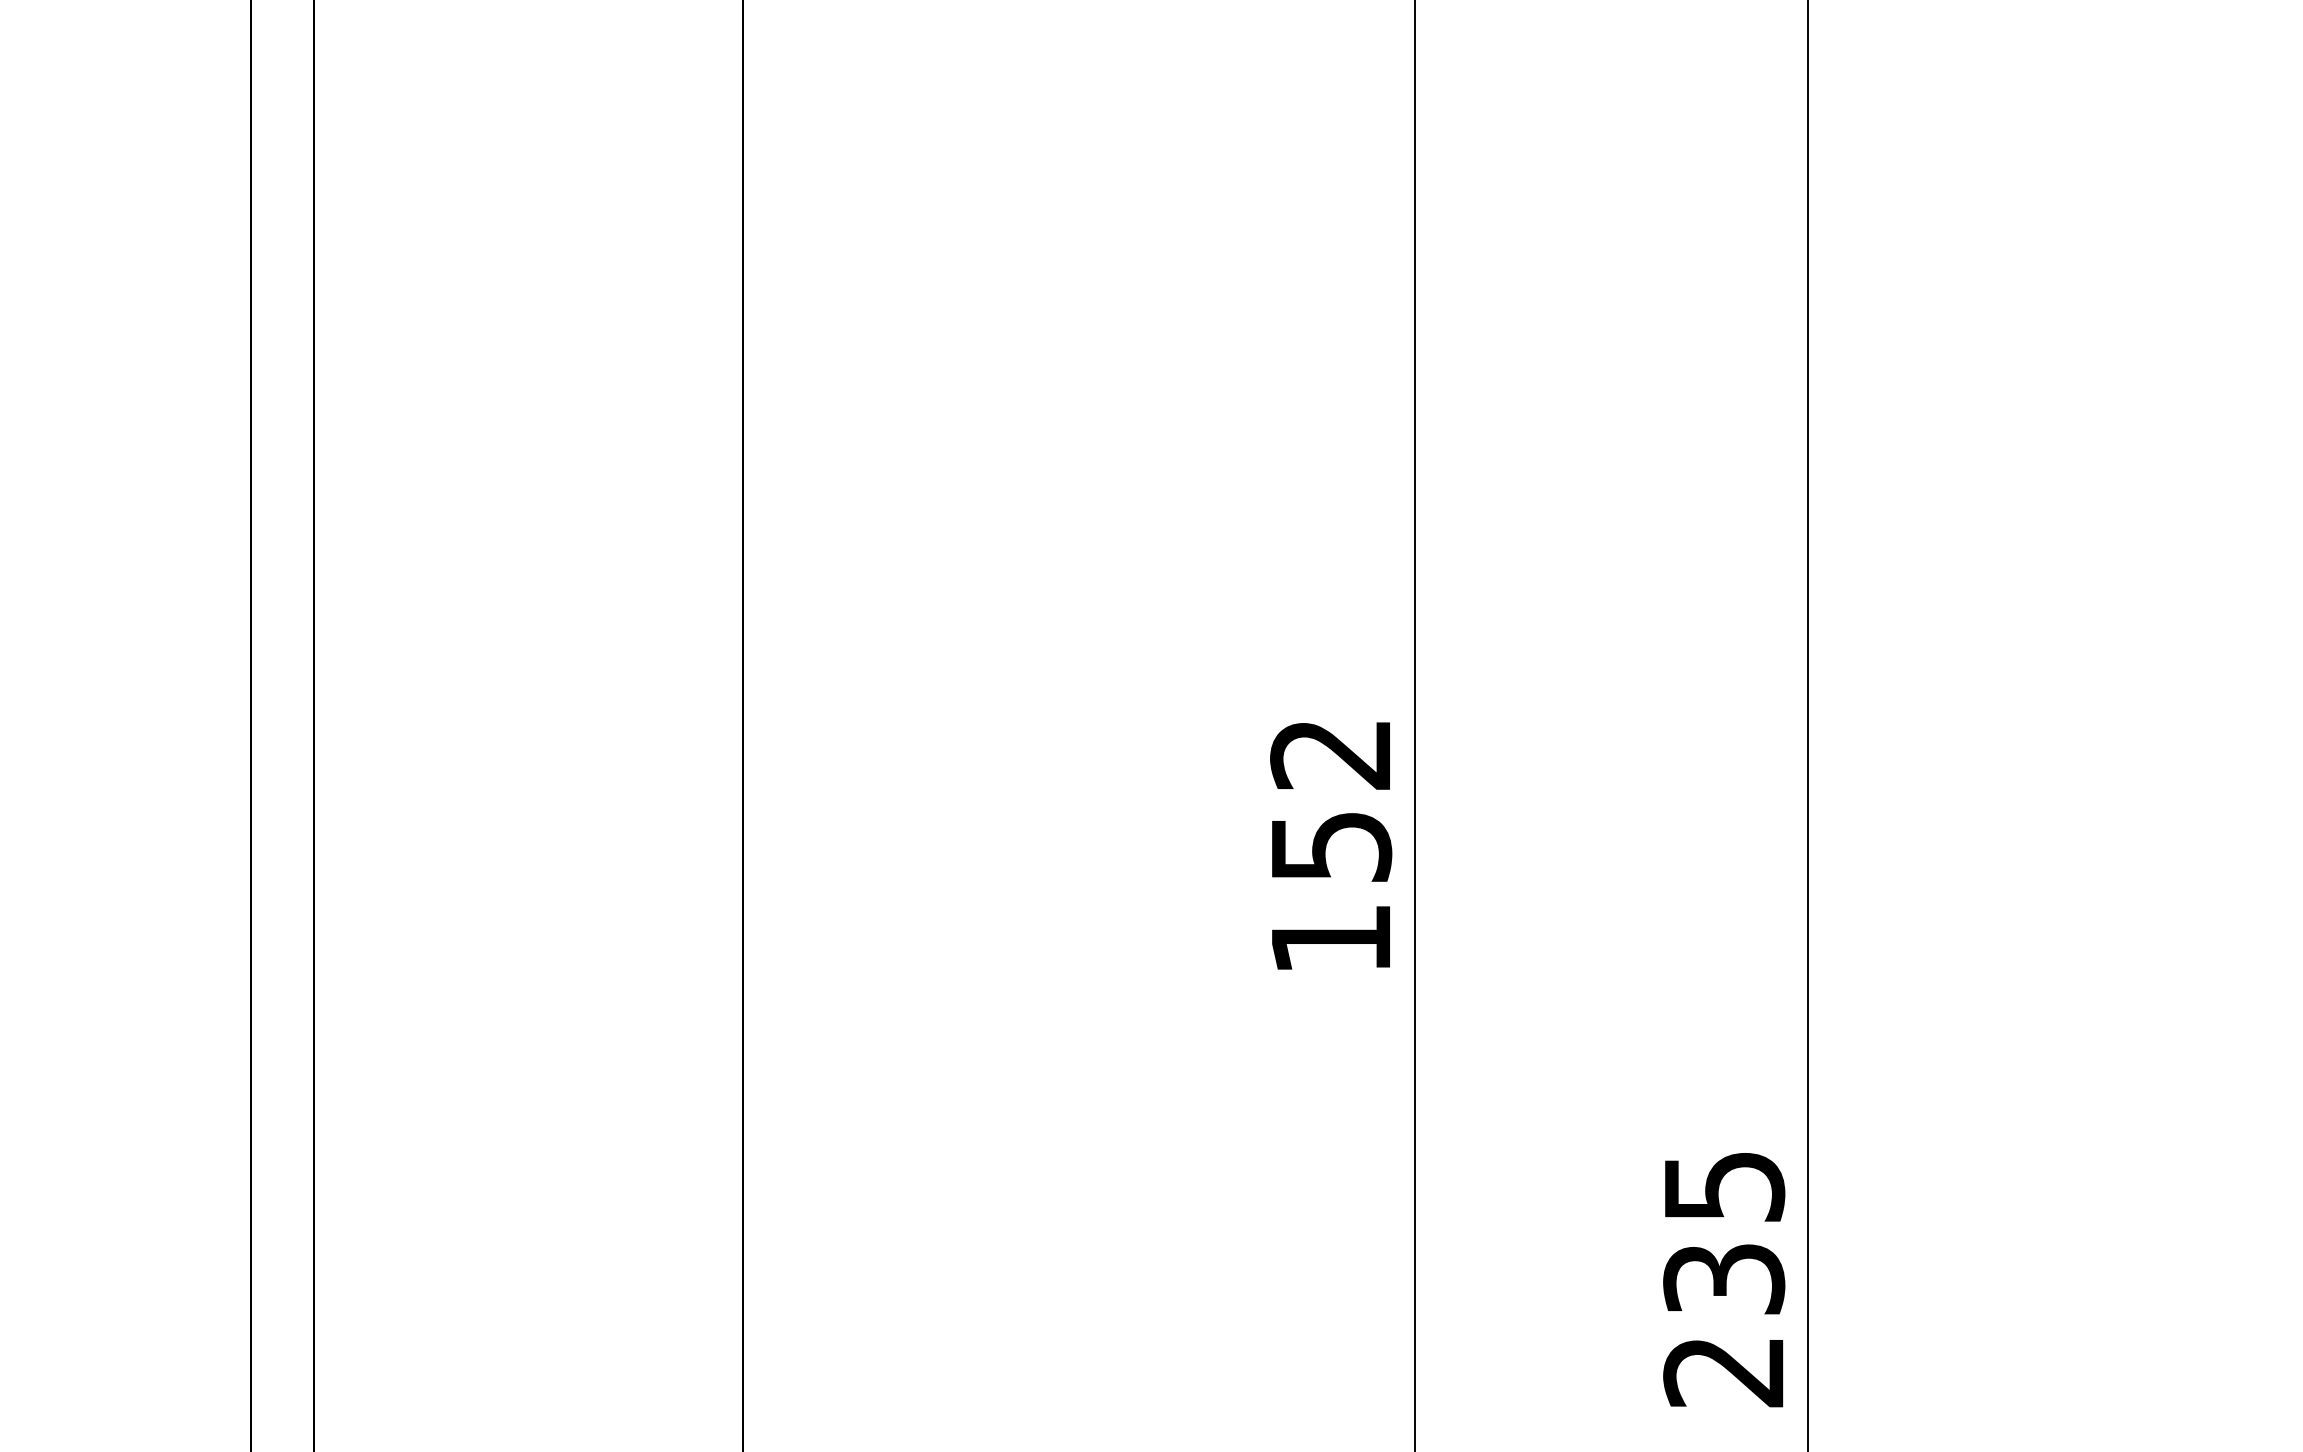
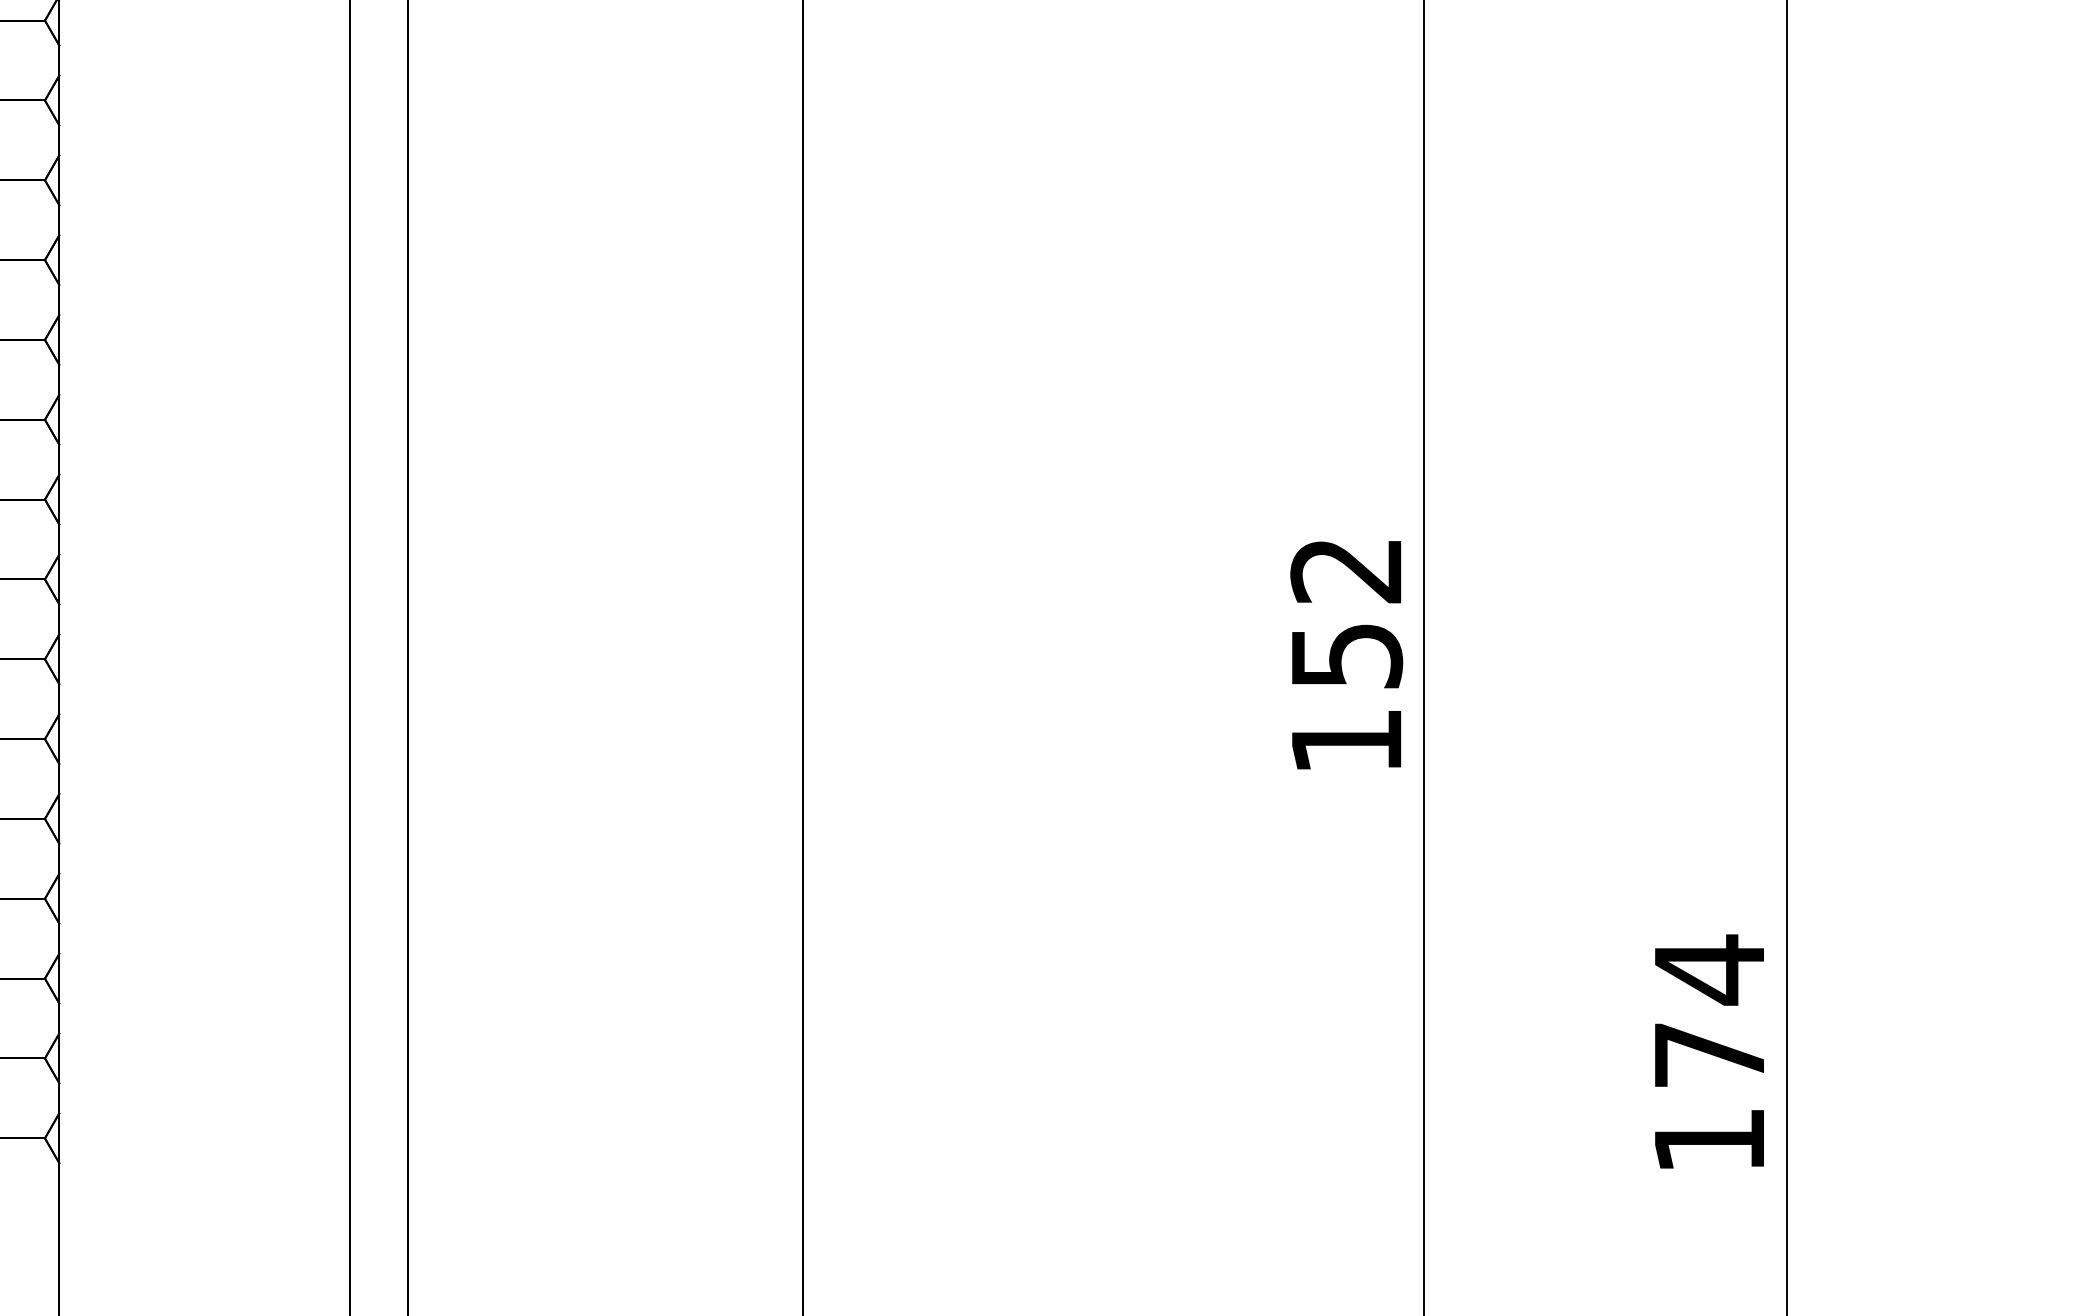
text: (1724, 1277) -> (1709, 1053), 235 -> 174

